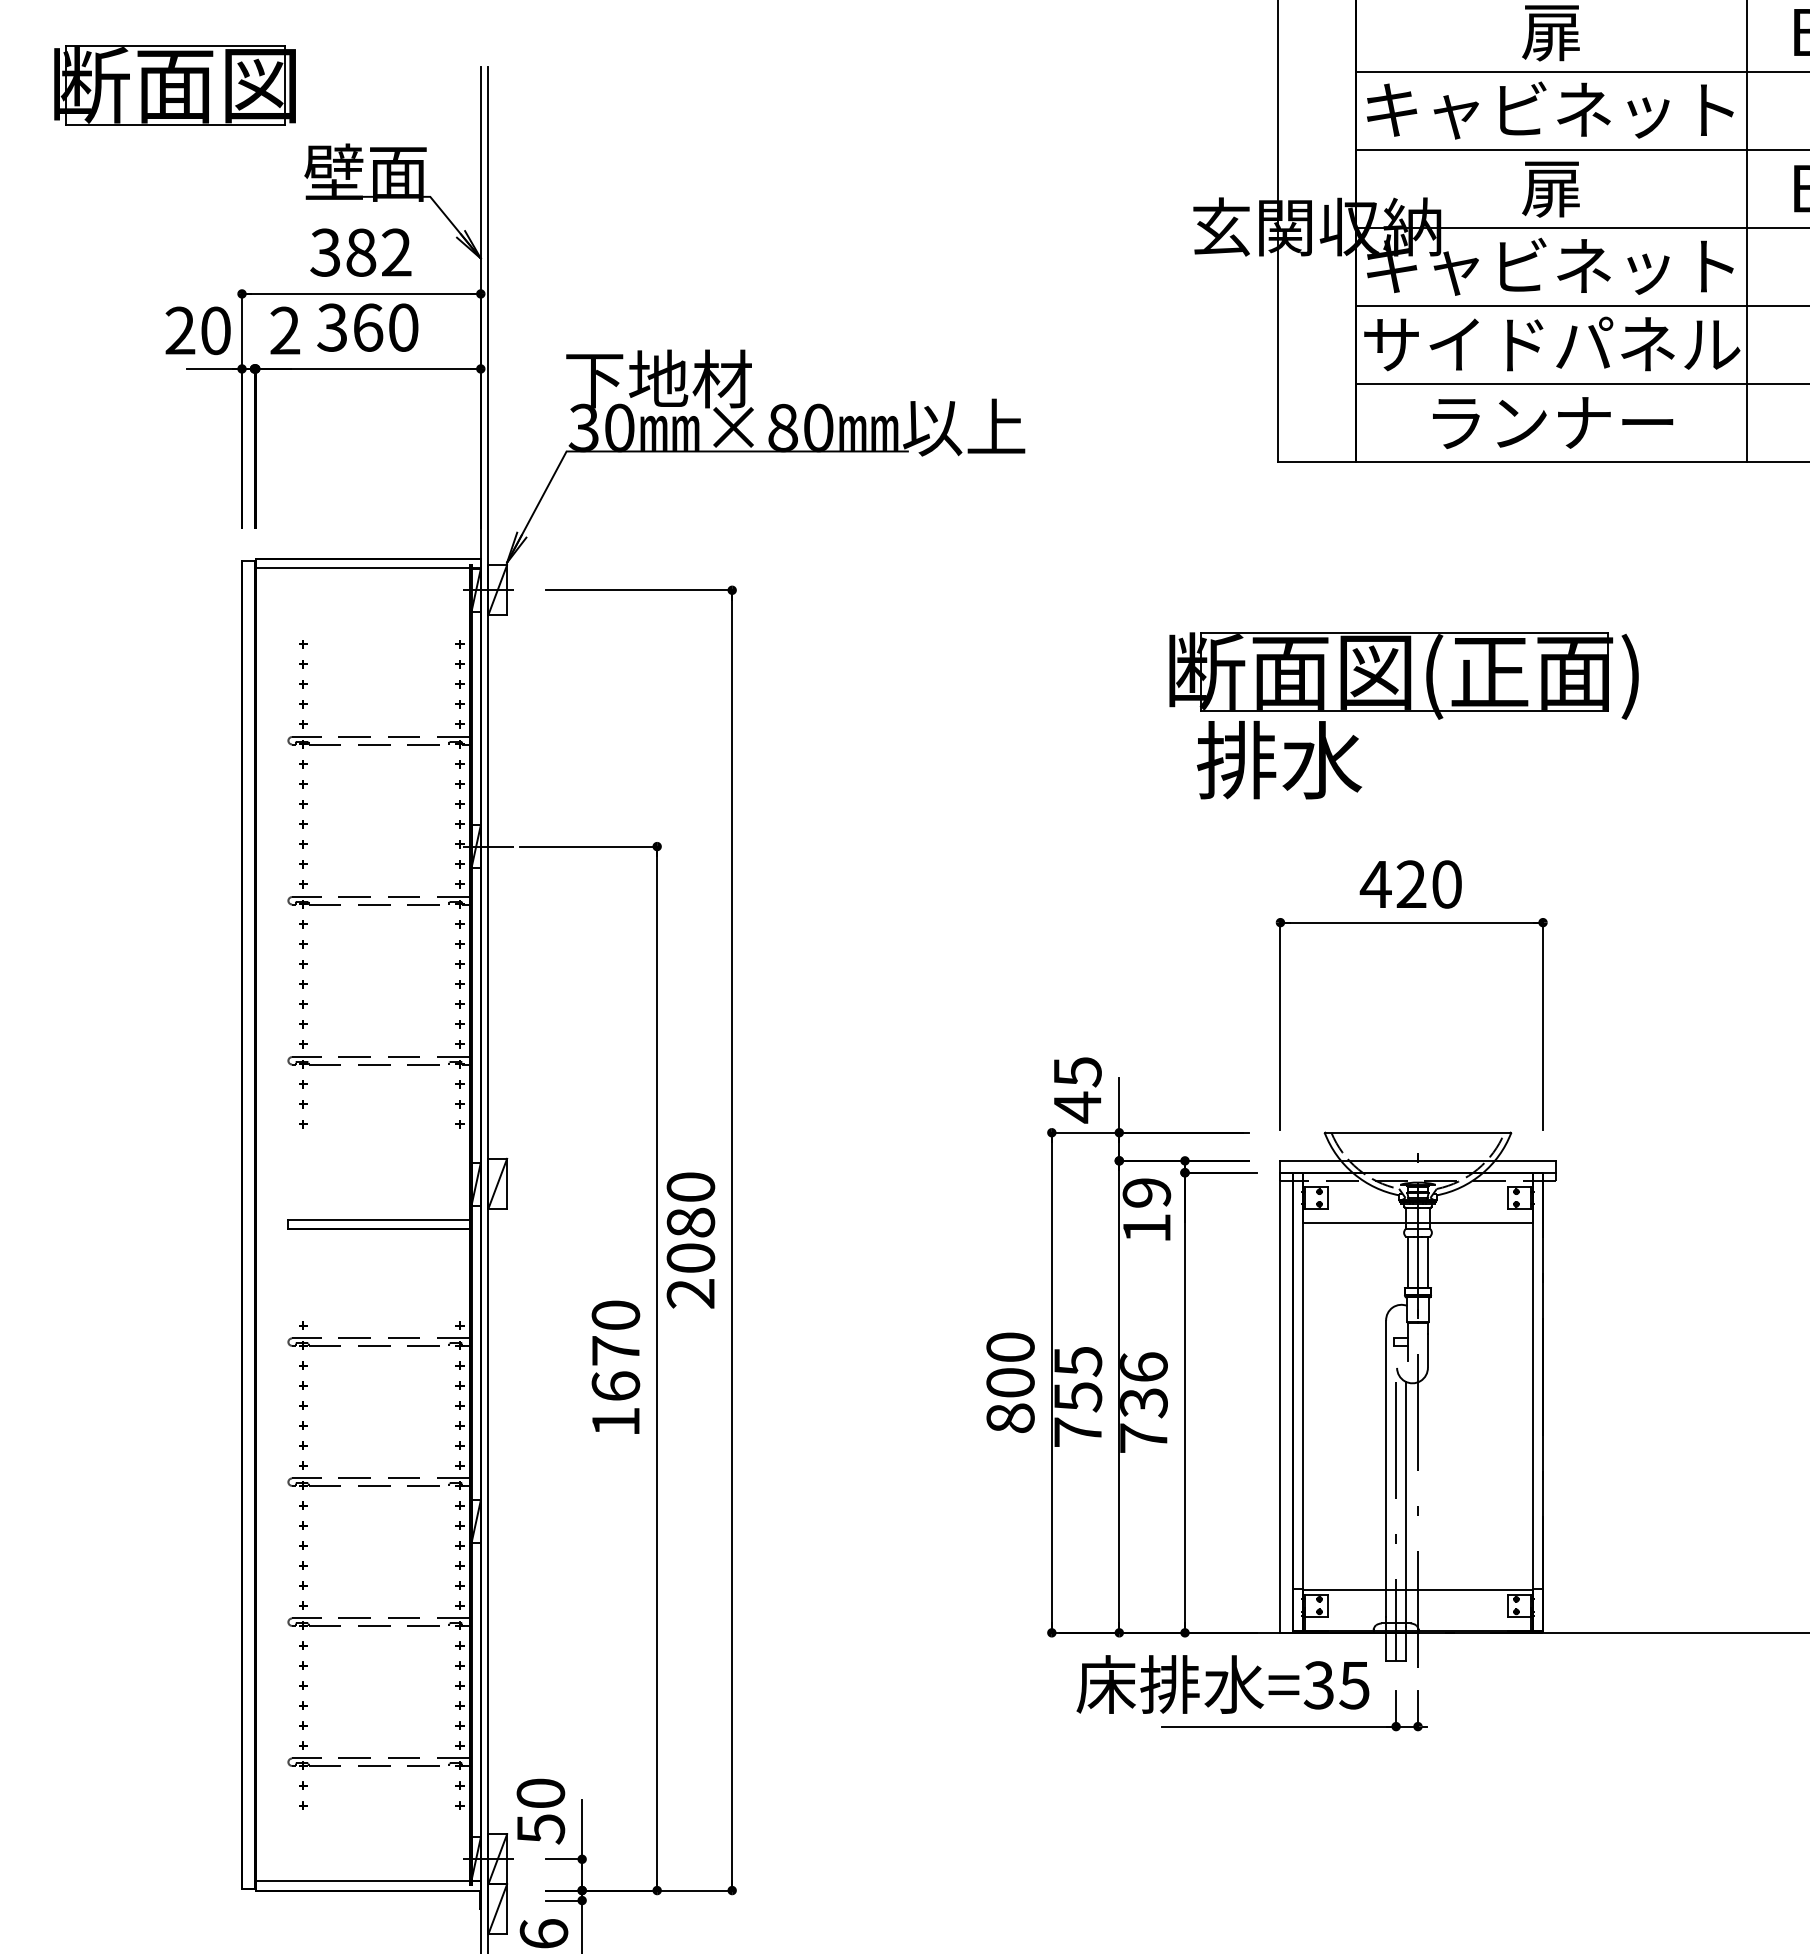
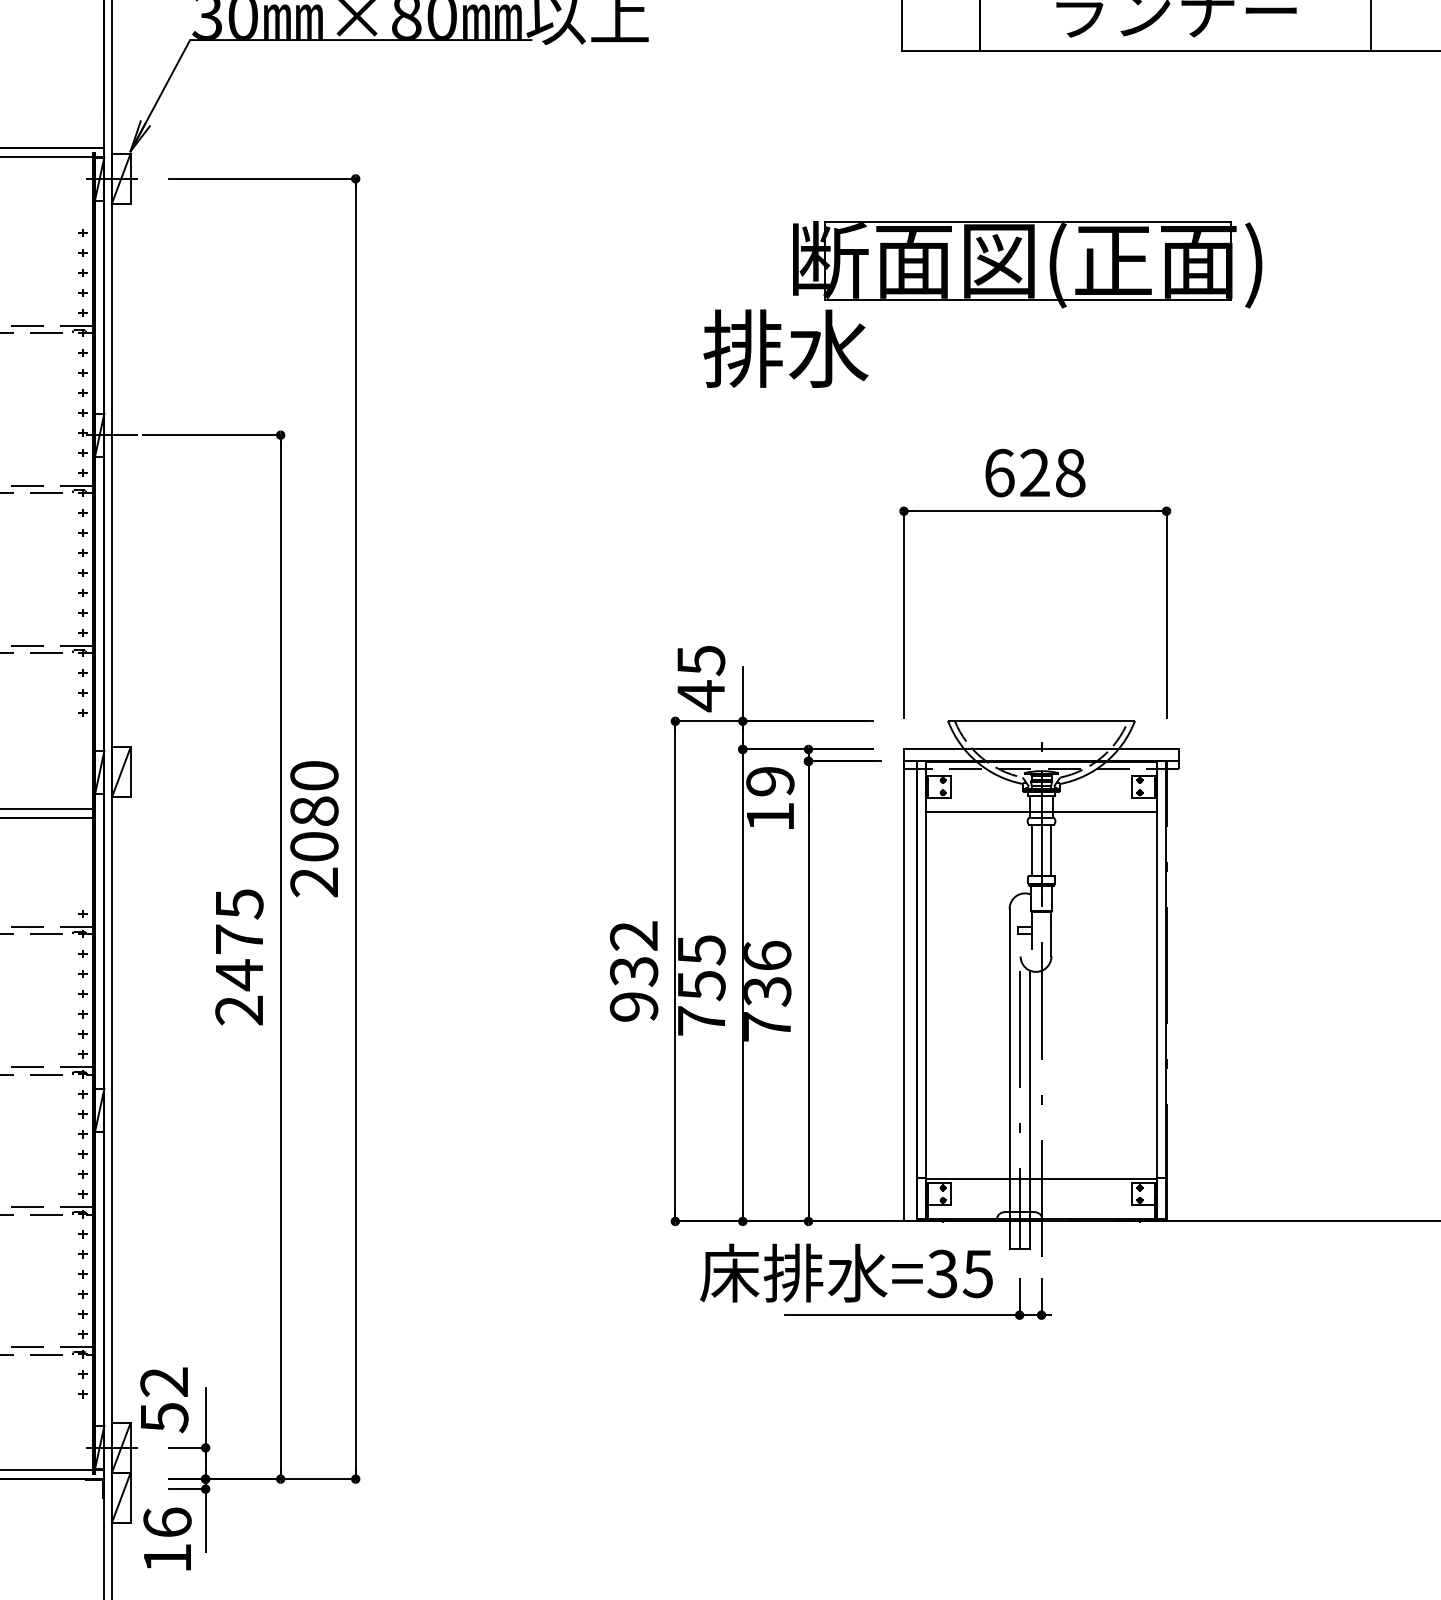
text: (1279, 760) -> (786, 349), moved
text: (1410, 884) -> (1034, 473), 420 -> 628
text: (615, 1368) -> (239, 957), 1670 -> 2475
text: (1010, 1382) -> (634, 971), 800 -> 932
text: (540, 1793) -> (164, 1382), 50 -> 52

